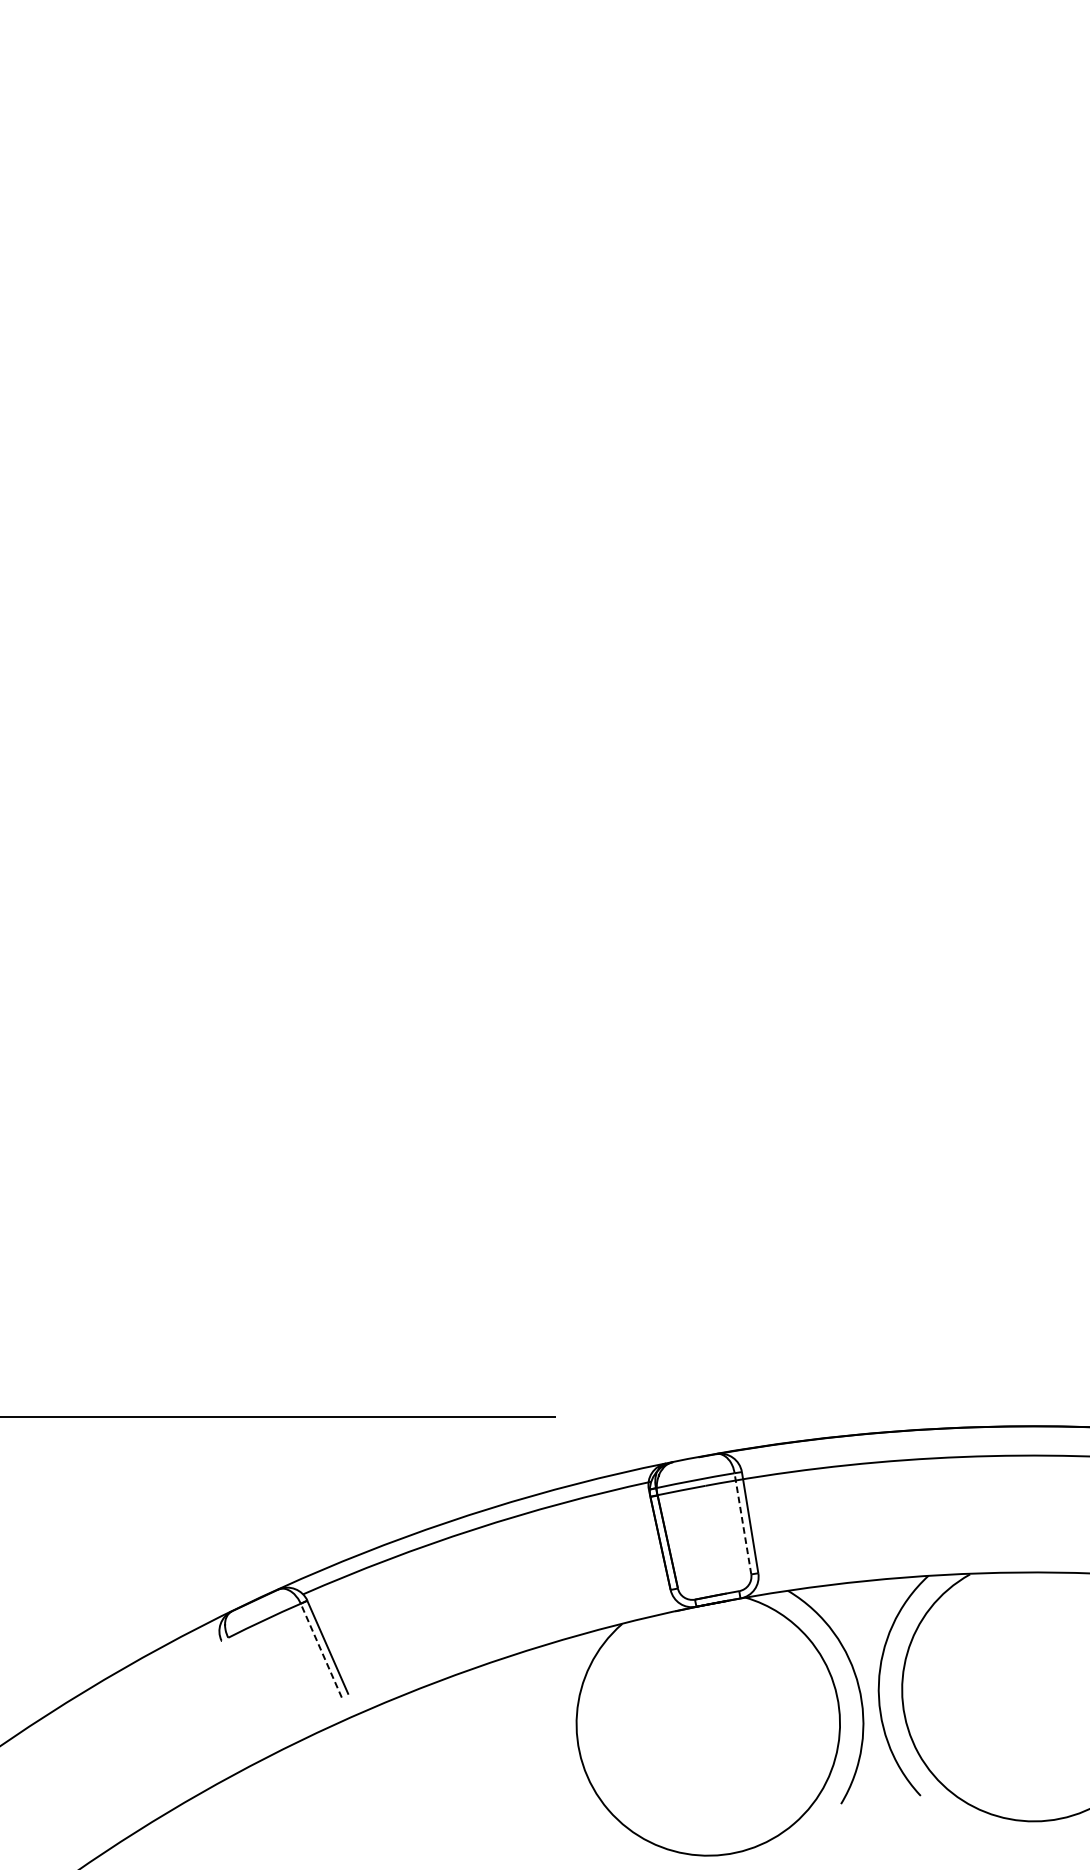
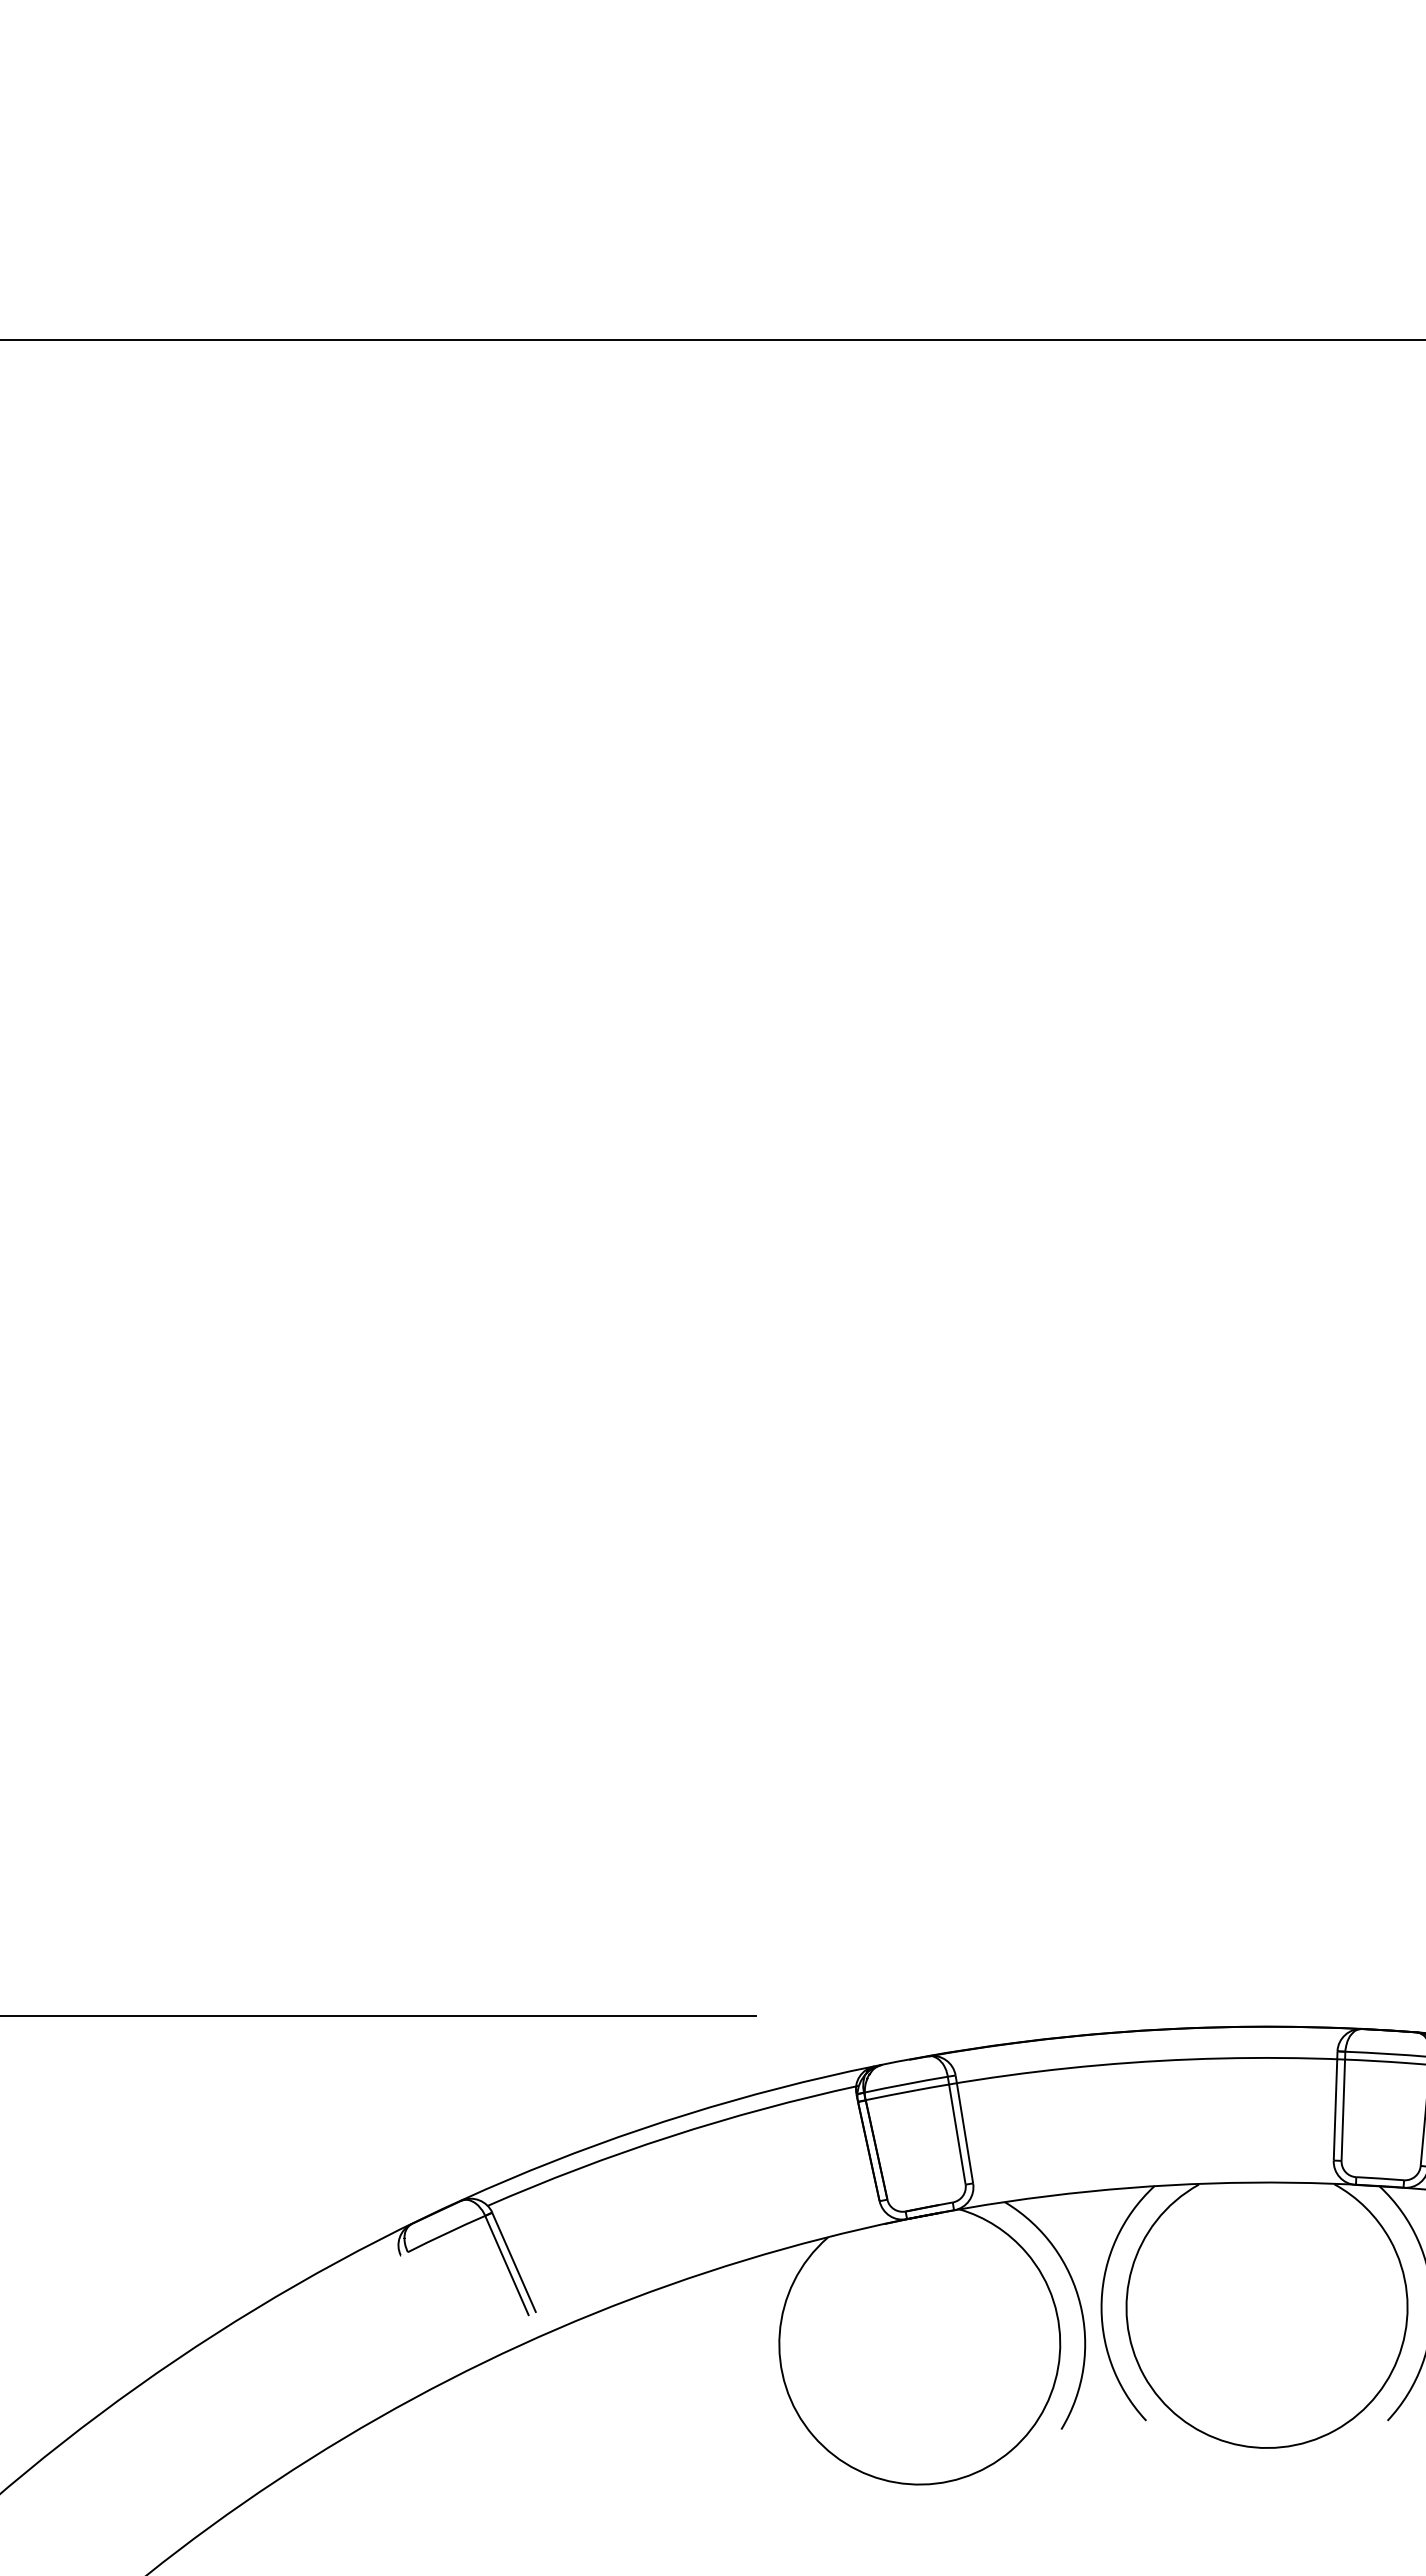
line: (742, 1523) -> (956, 2130), dashed -> solid
line: (321, 1650) -> (507, 2265), dashed -> solid

